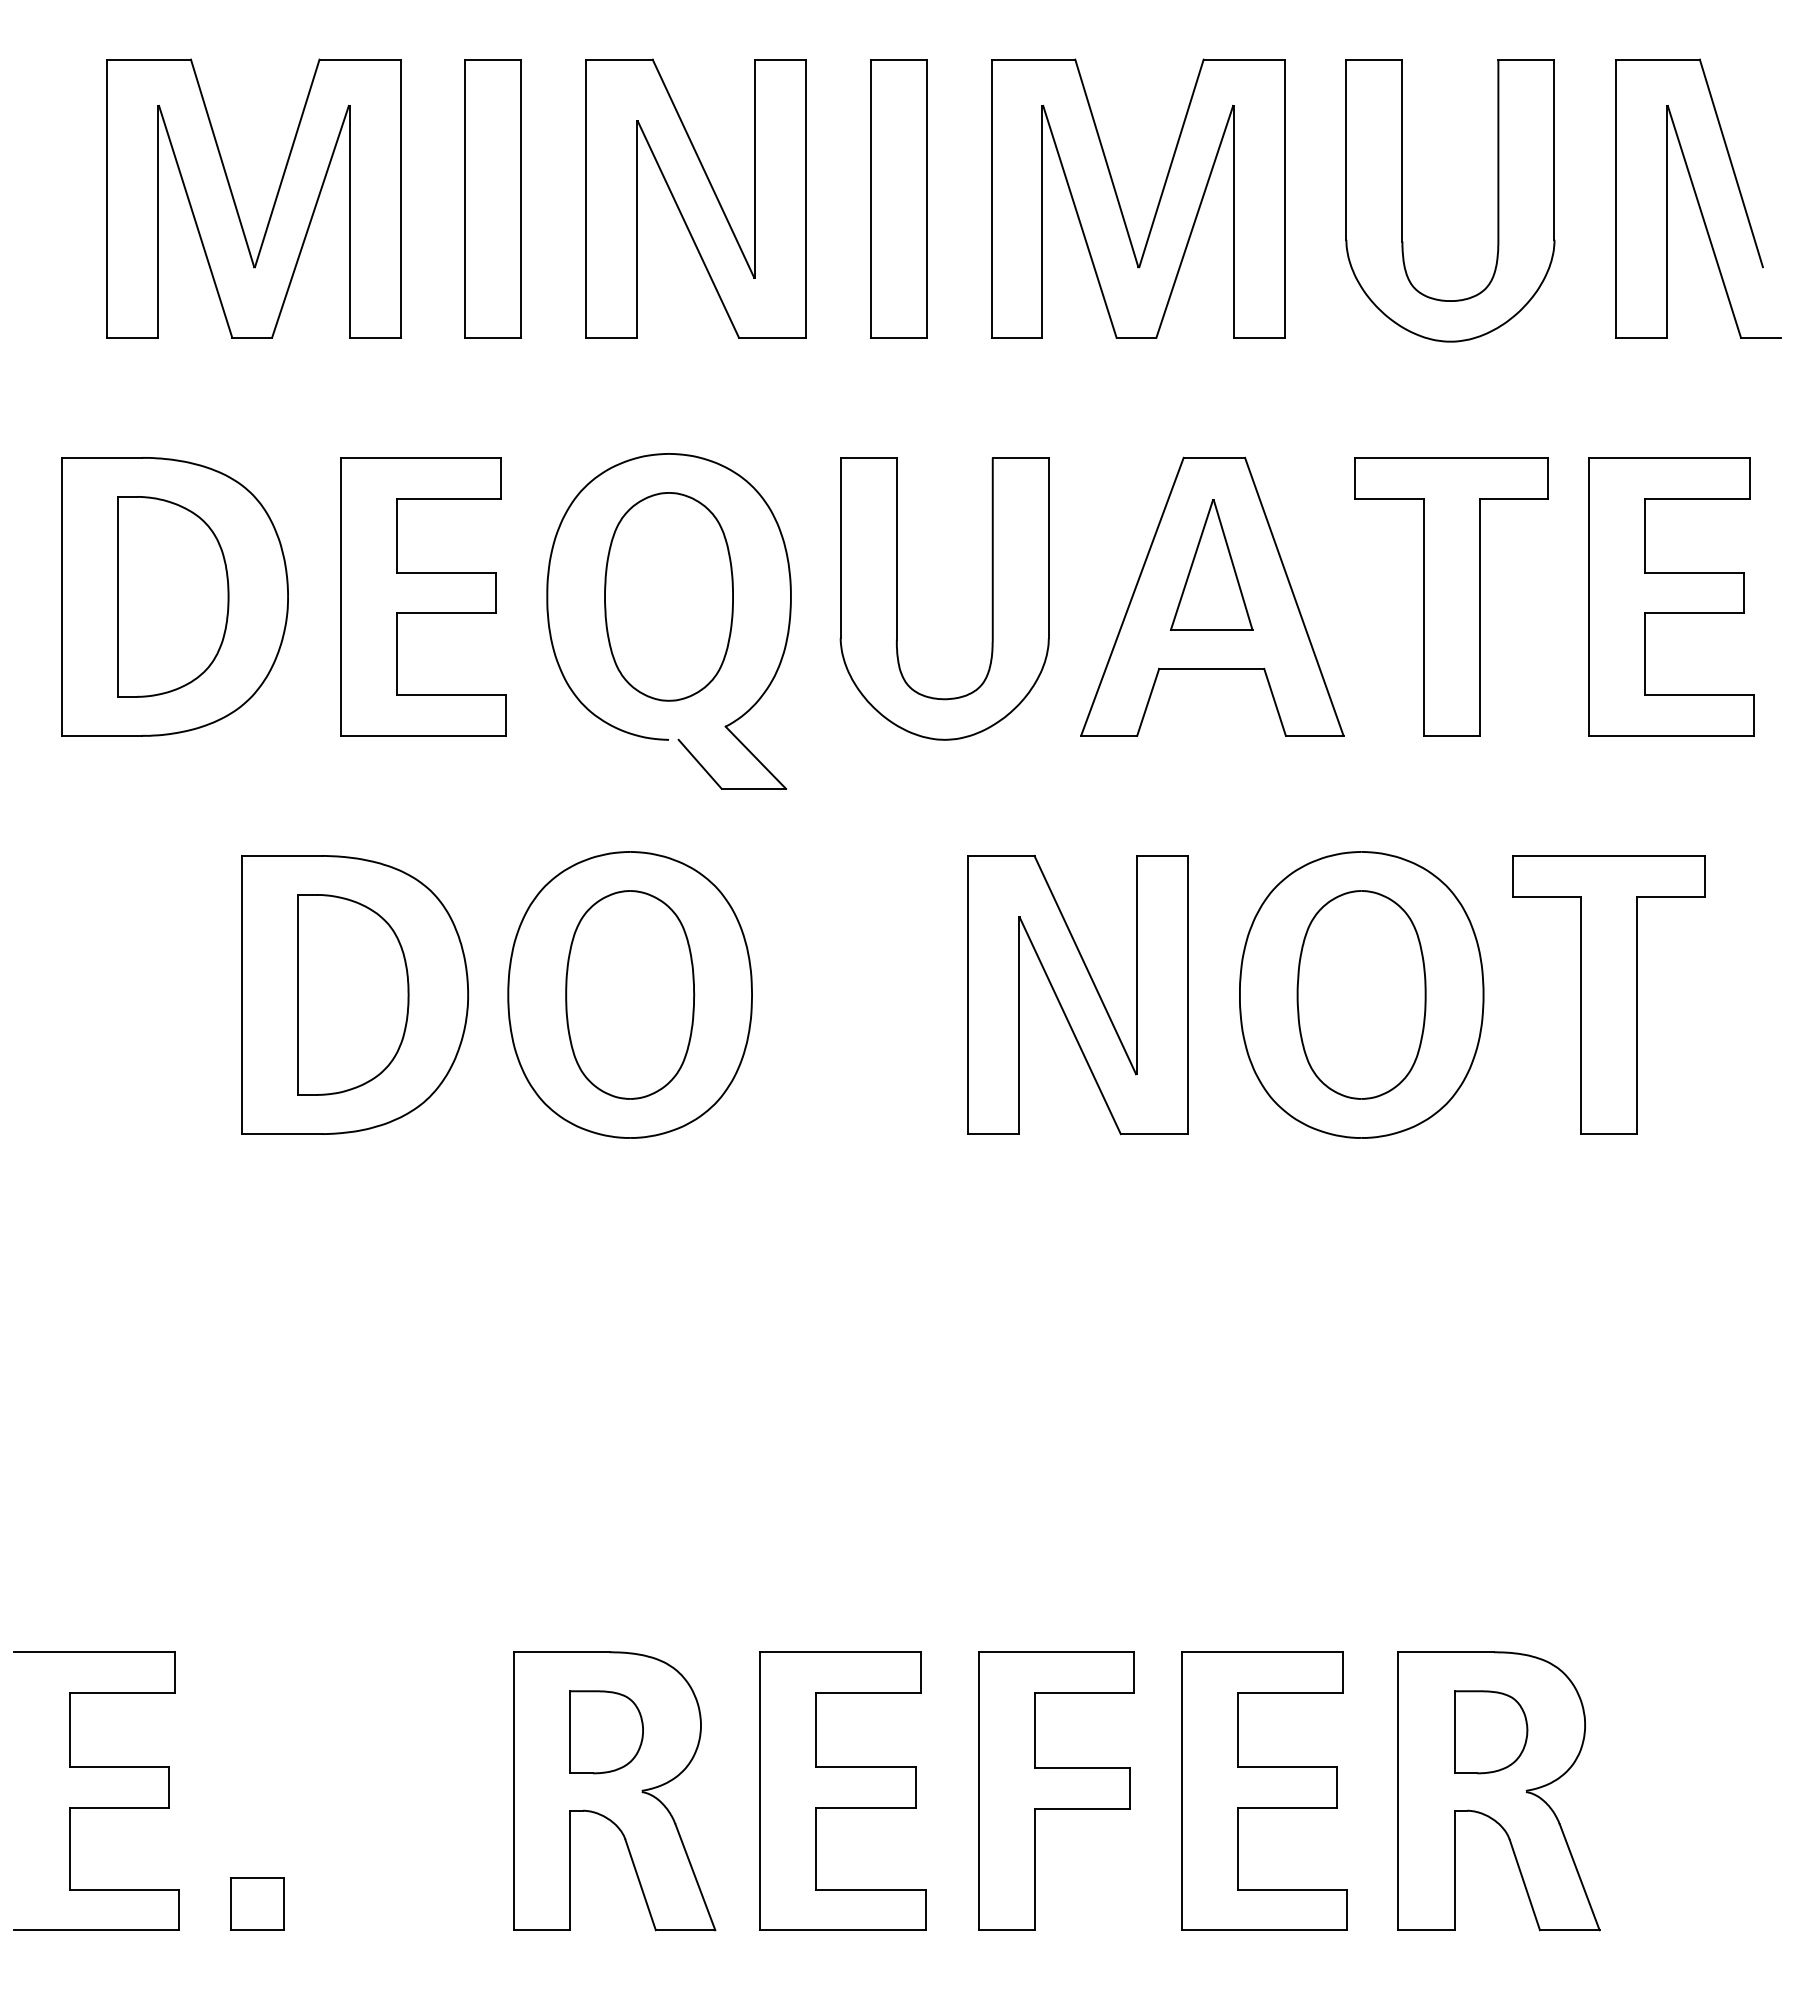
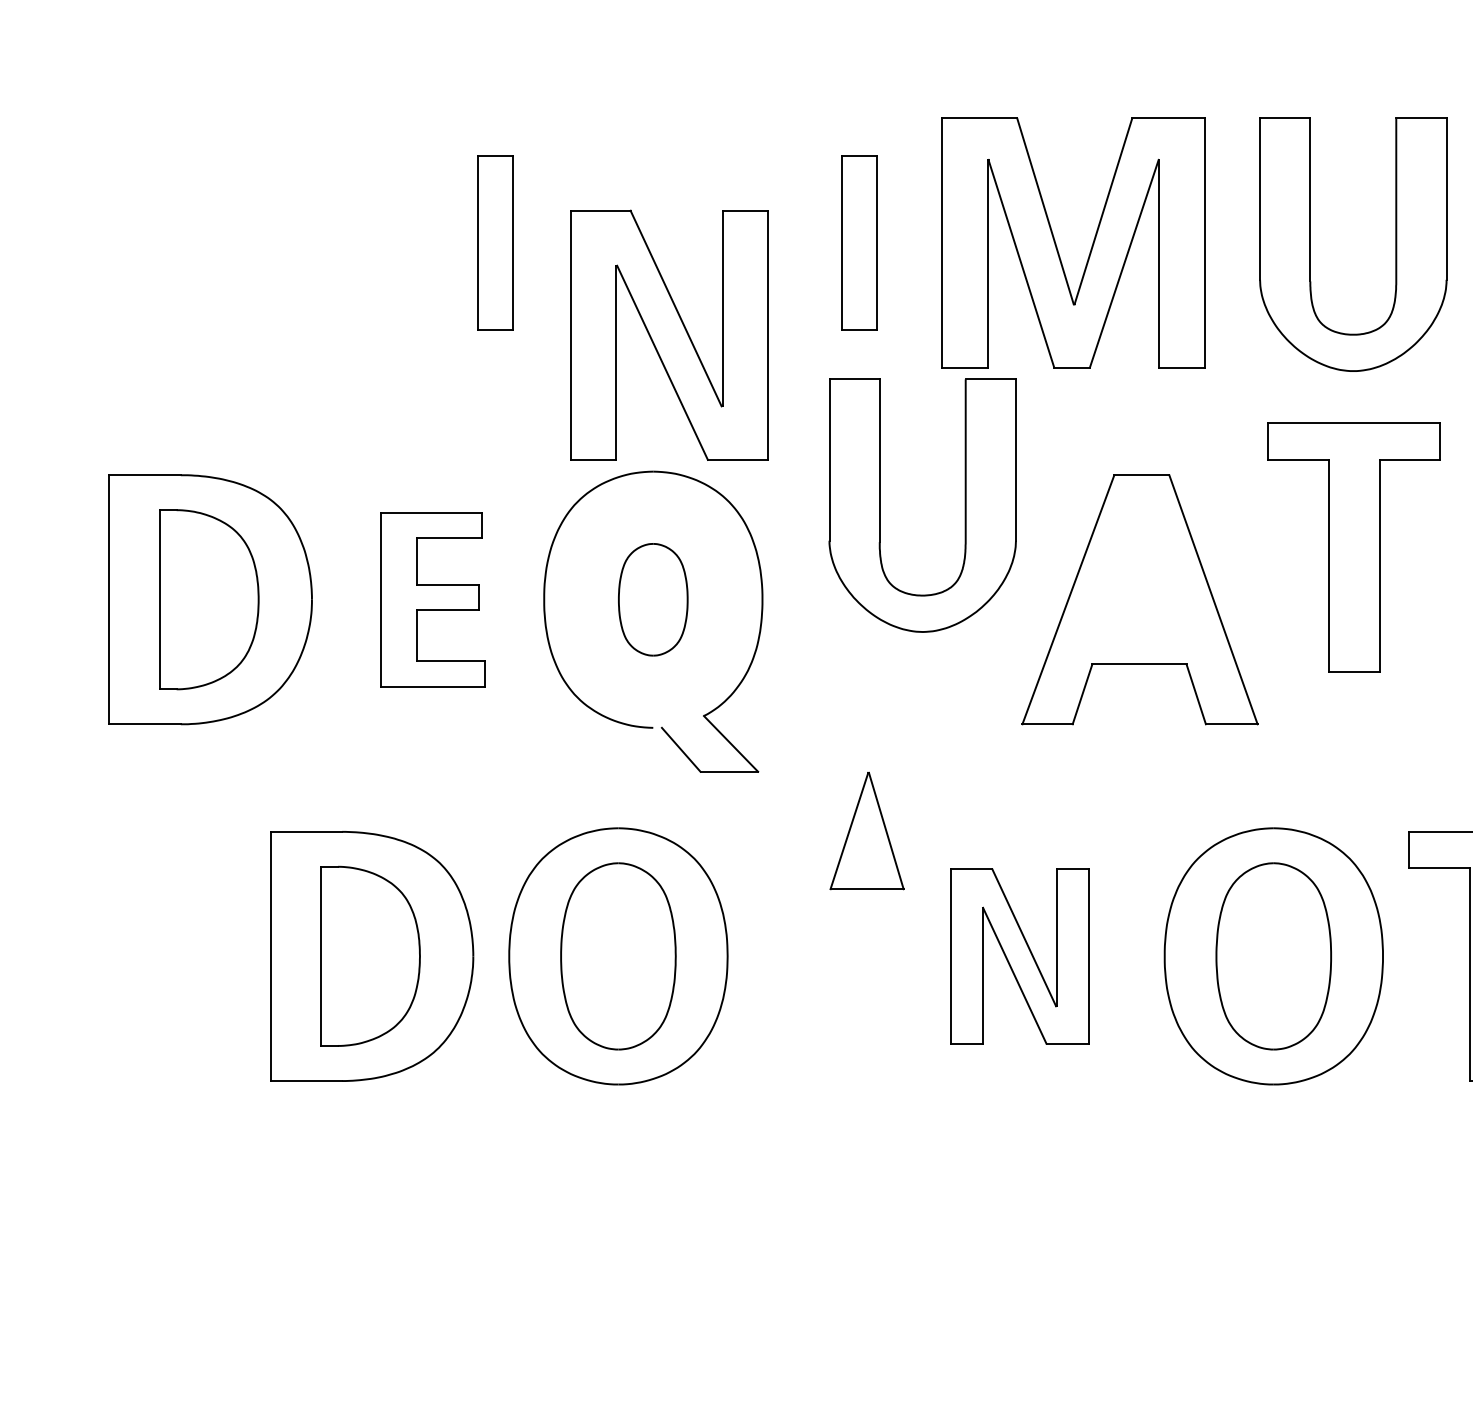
part: (492, 198) -> (495, 242), size x0.7
part: (695, 198) -> (668, 335), moved
part: (898, 198) -> (858, 242), size x0.7
part: (236, 204) -> (265, 248), removed
part: (1211, 564) -> (866, 830), moved
part: (423, 596) -> (433, 599), size x0.7
part: (668, 596) -> (652, 599), size x0.6
part: (1451, 596) -> (1354, 547), moved
part: (897, 598) -> (880, 505), moved
part: (1077, 995) -> (1019, 956), size x0.7

